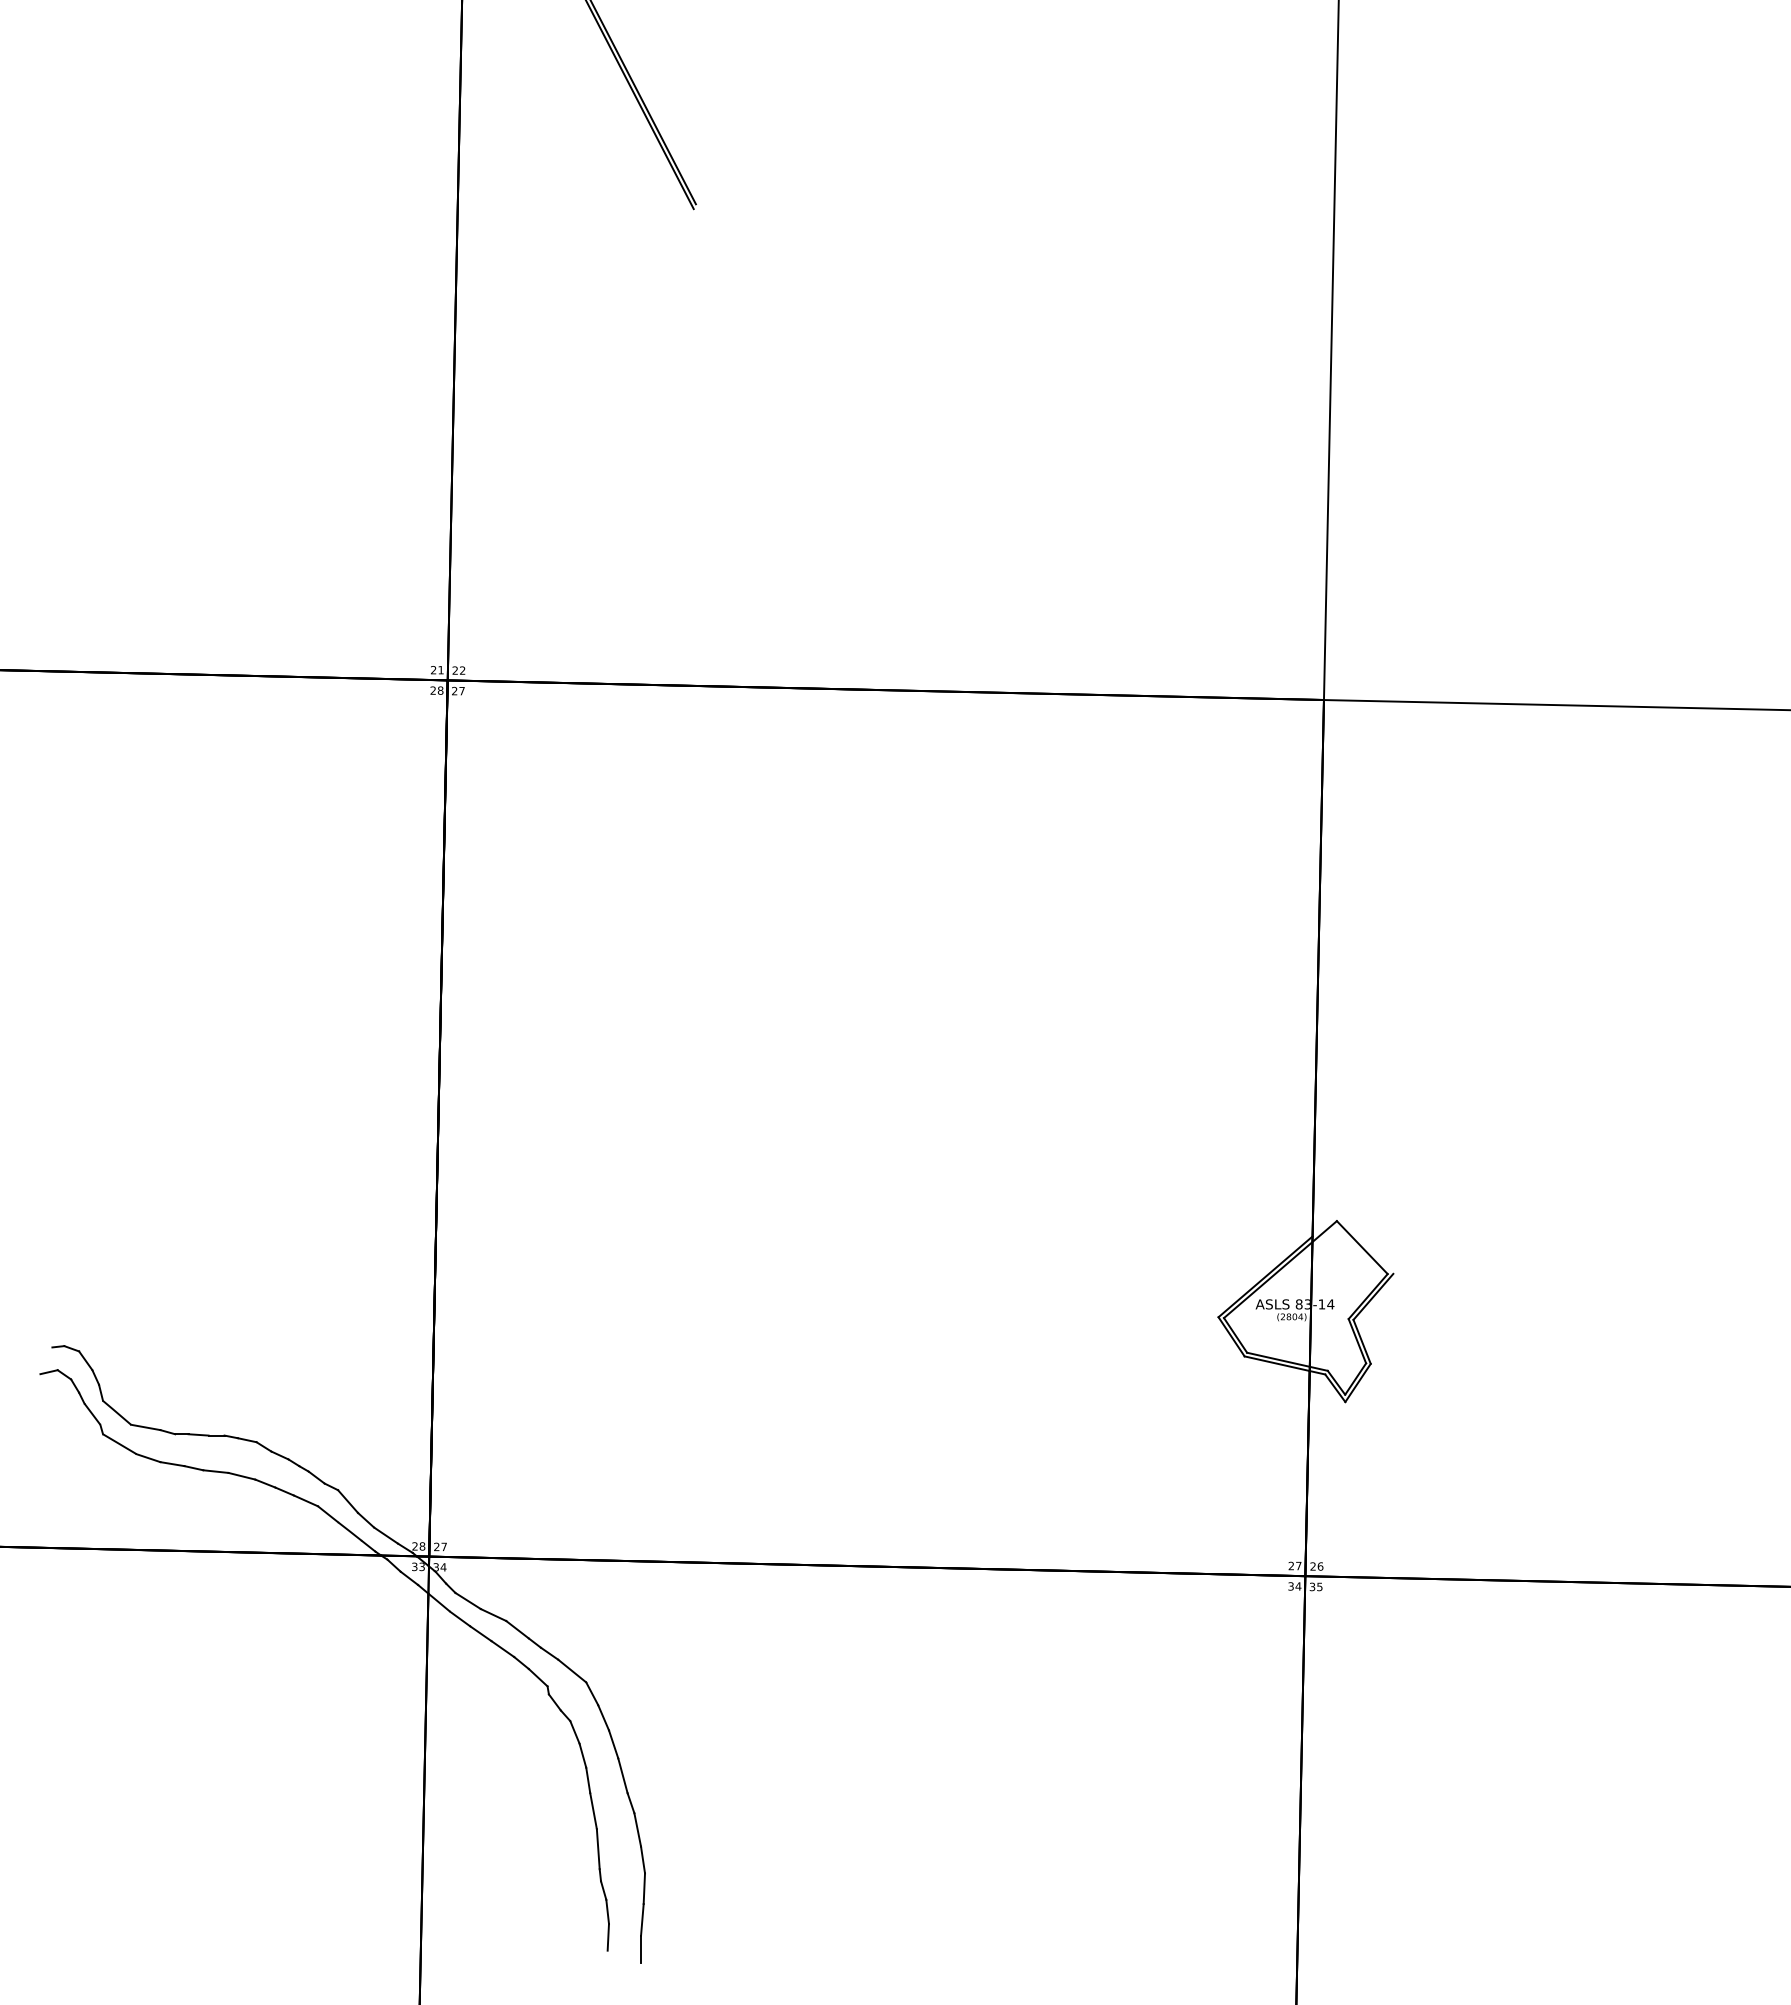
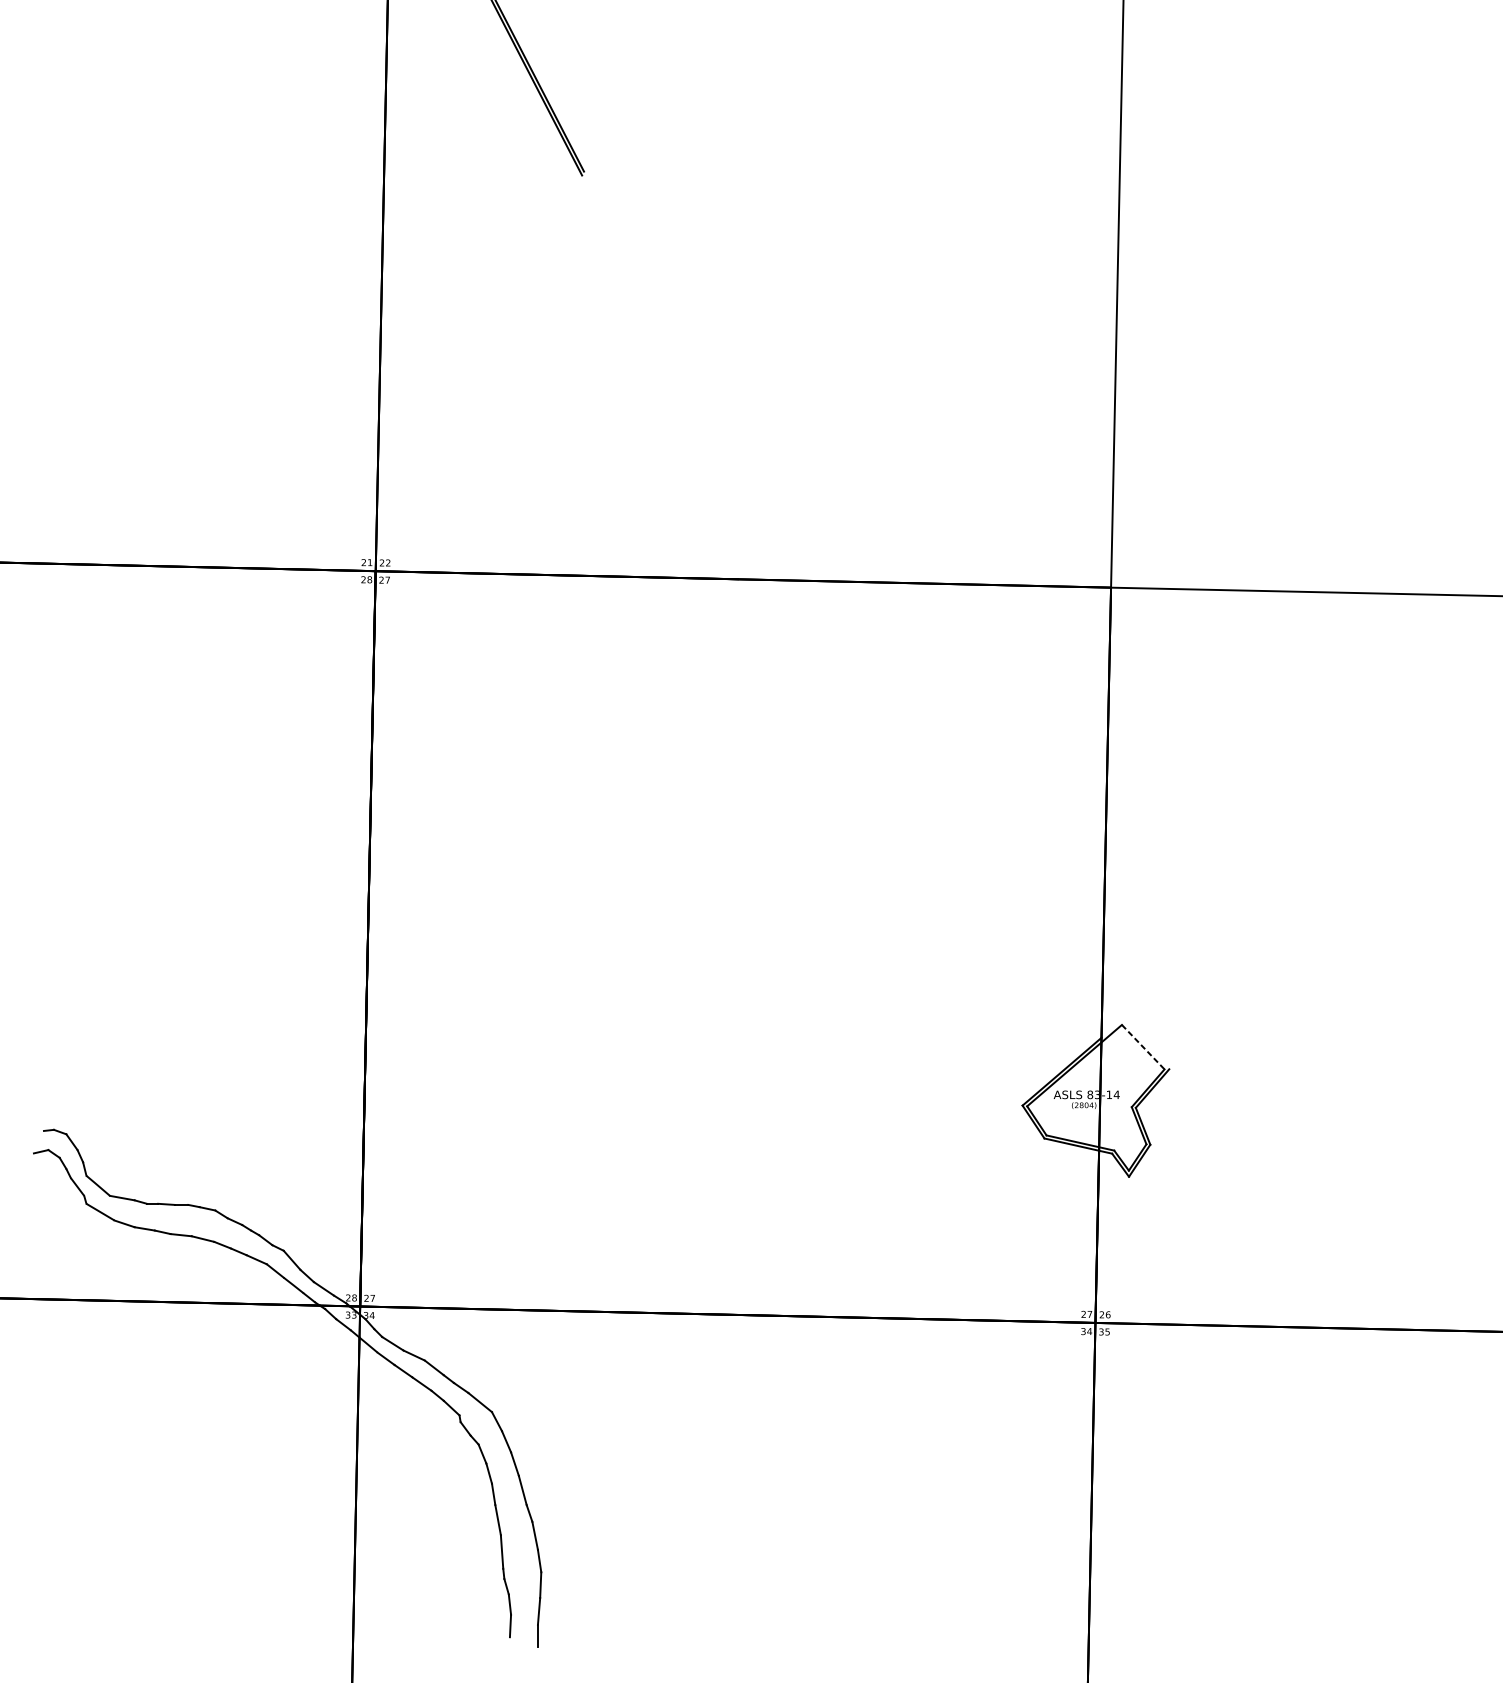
line: (1362, 1247) -> (1143, 1047), solid -> dashed

